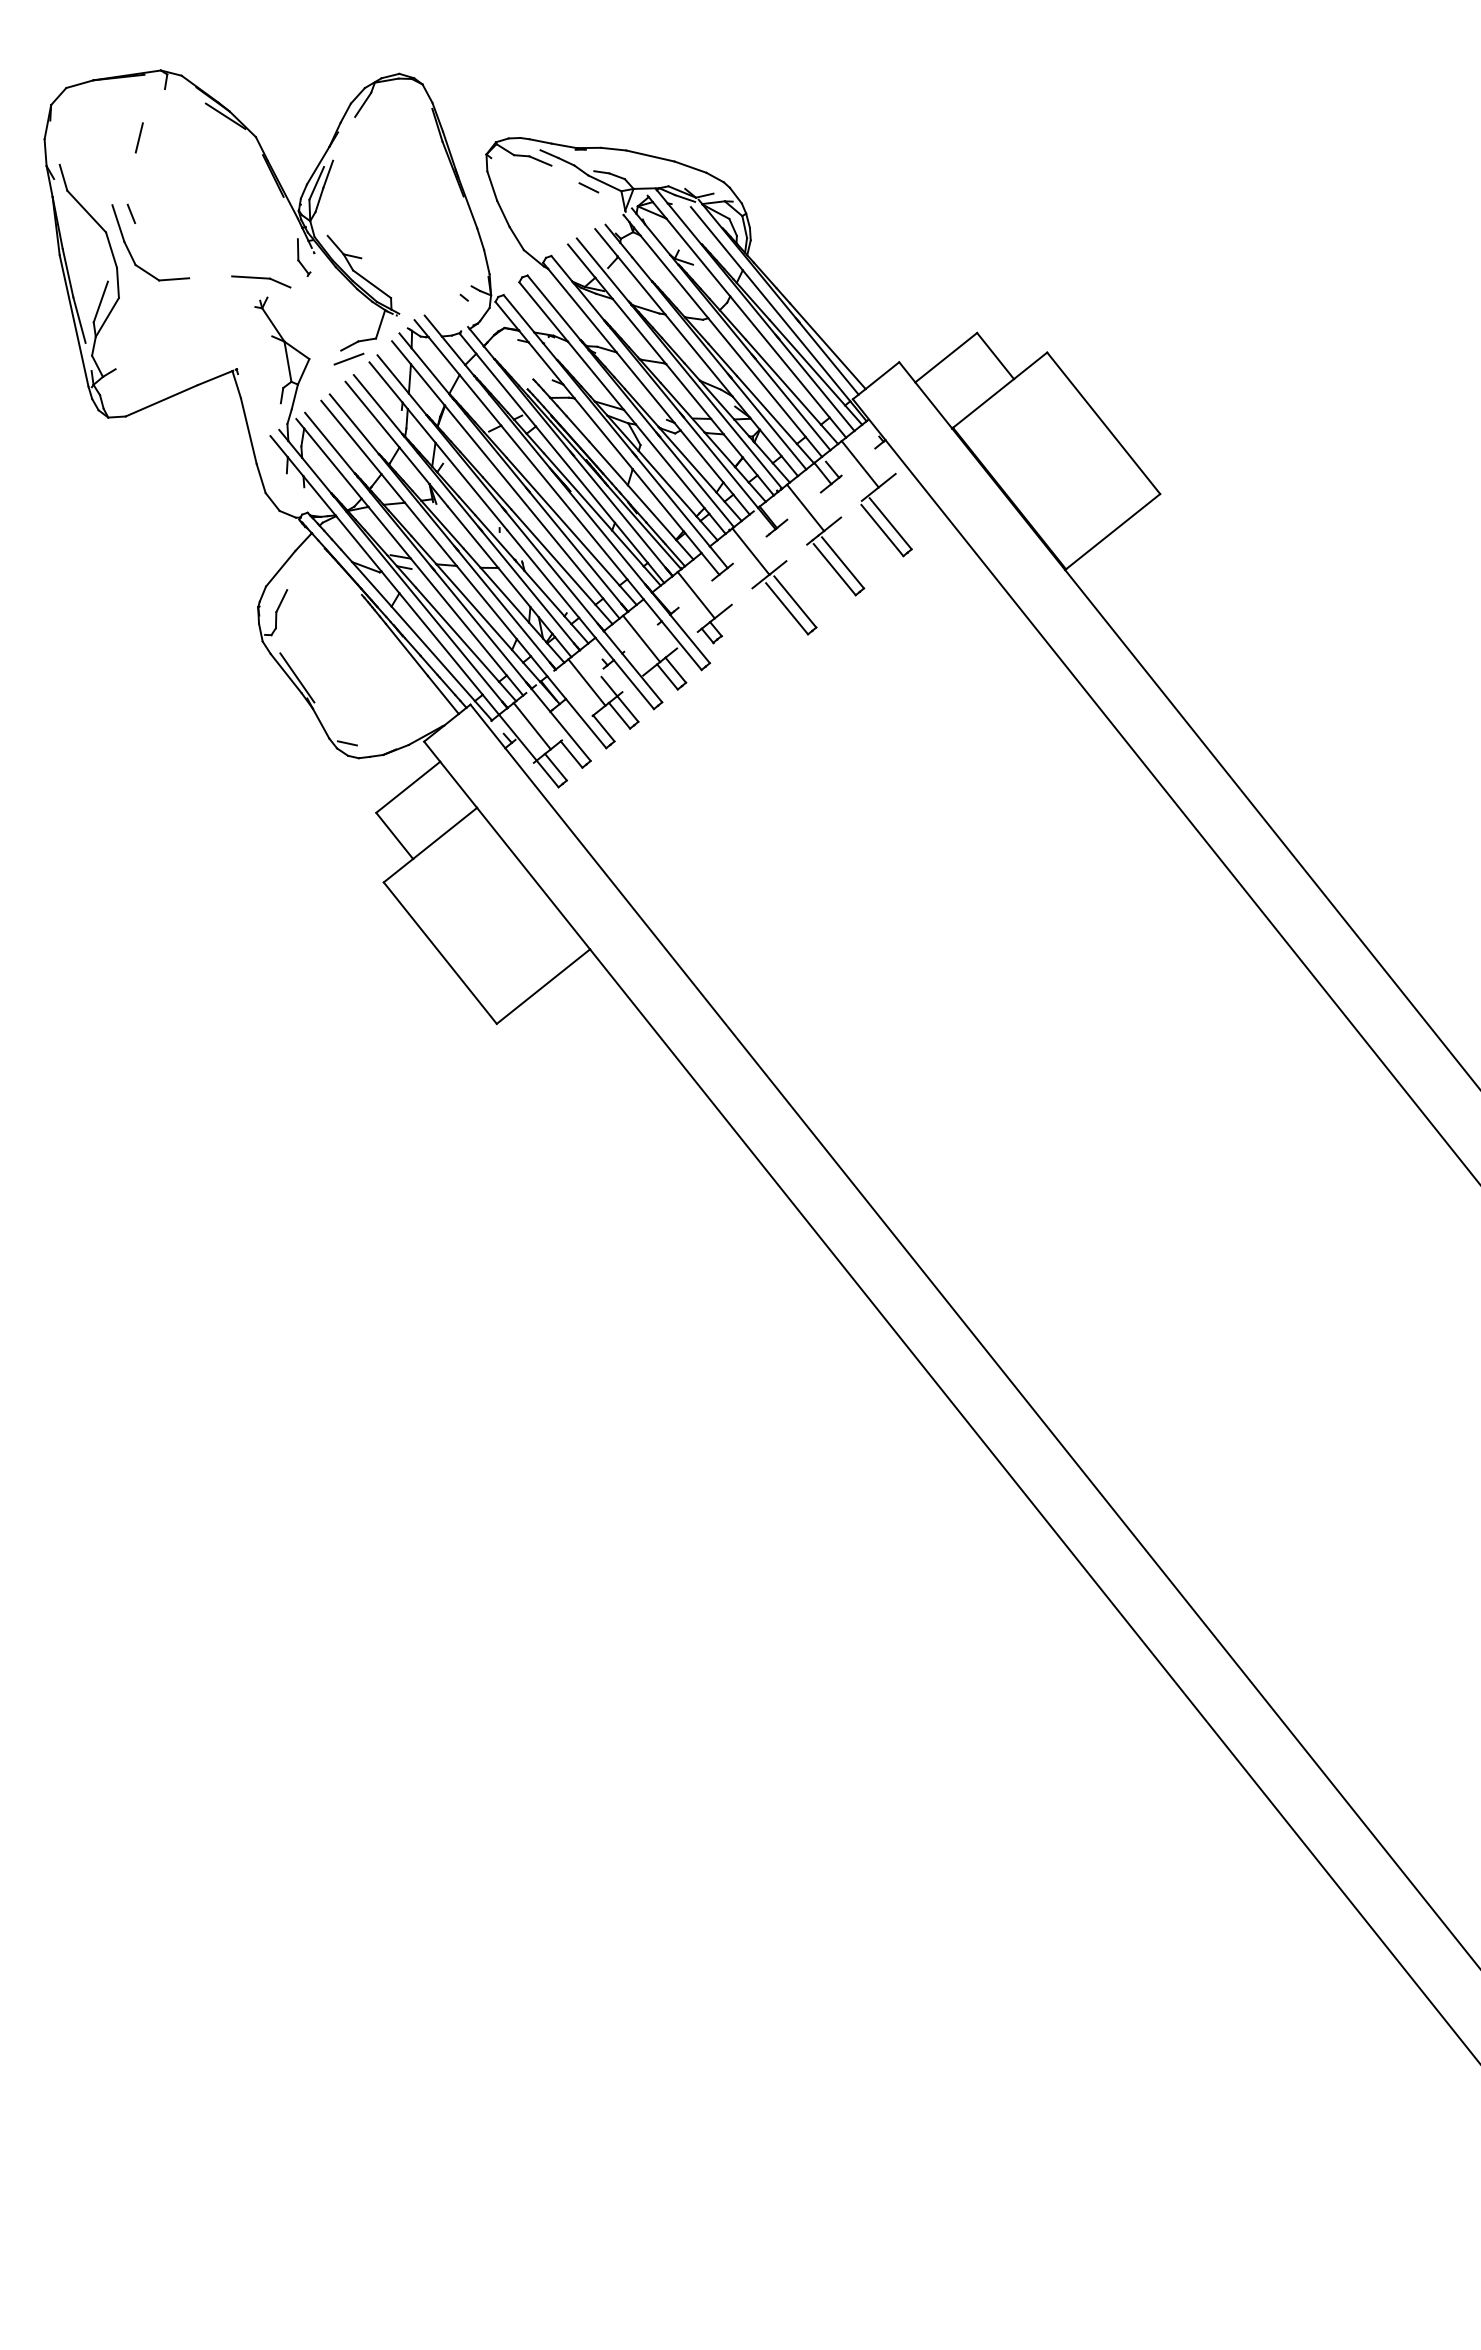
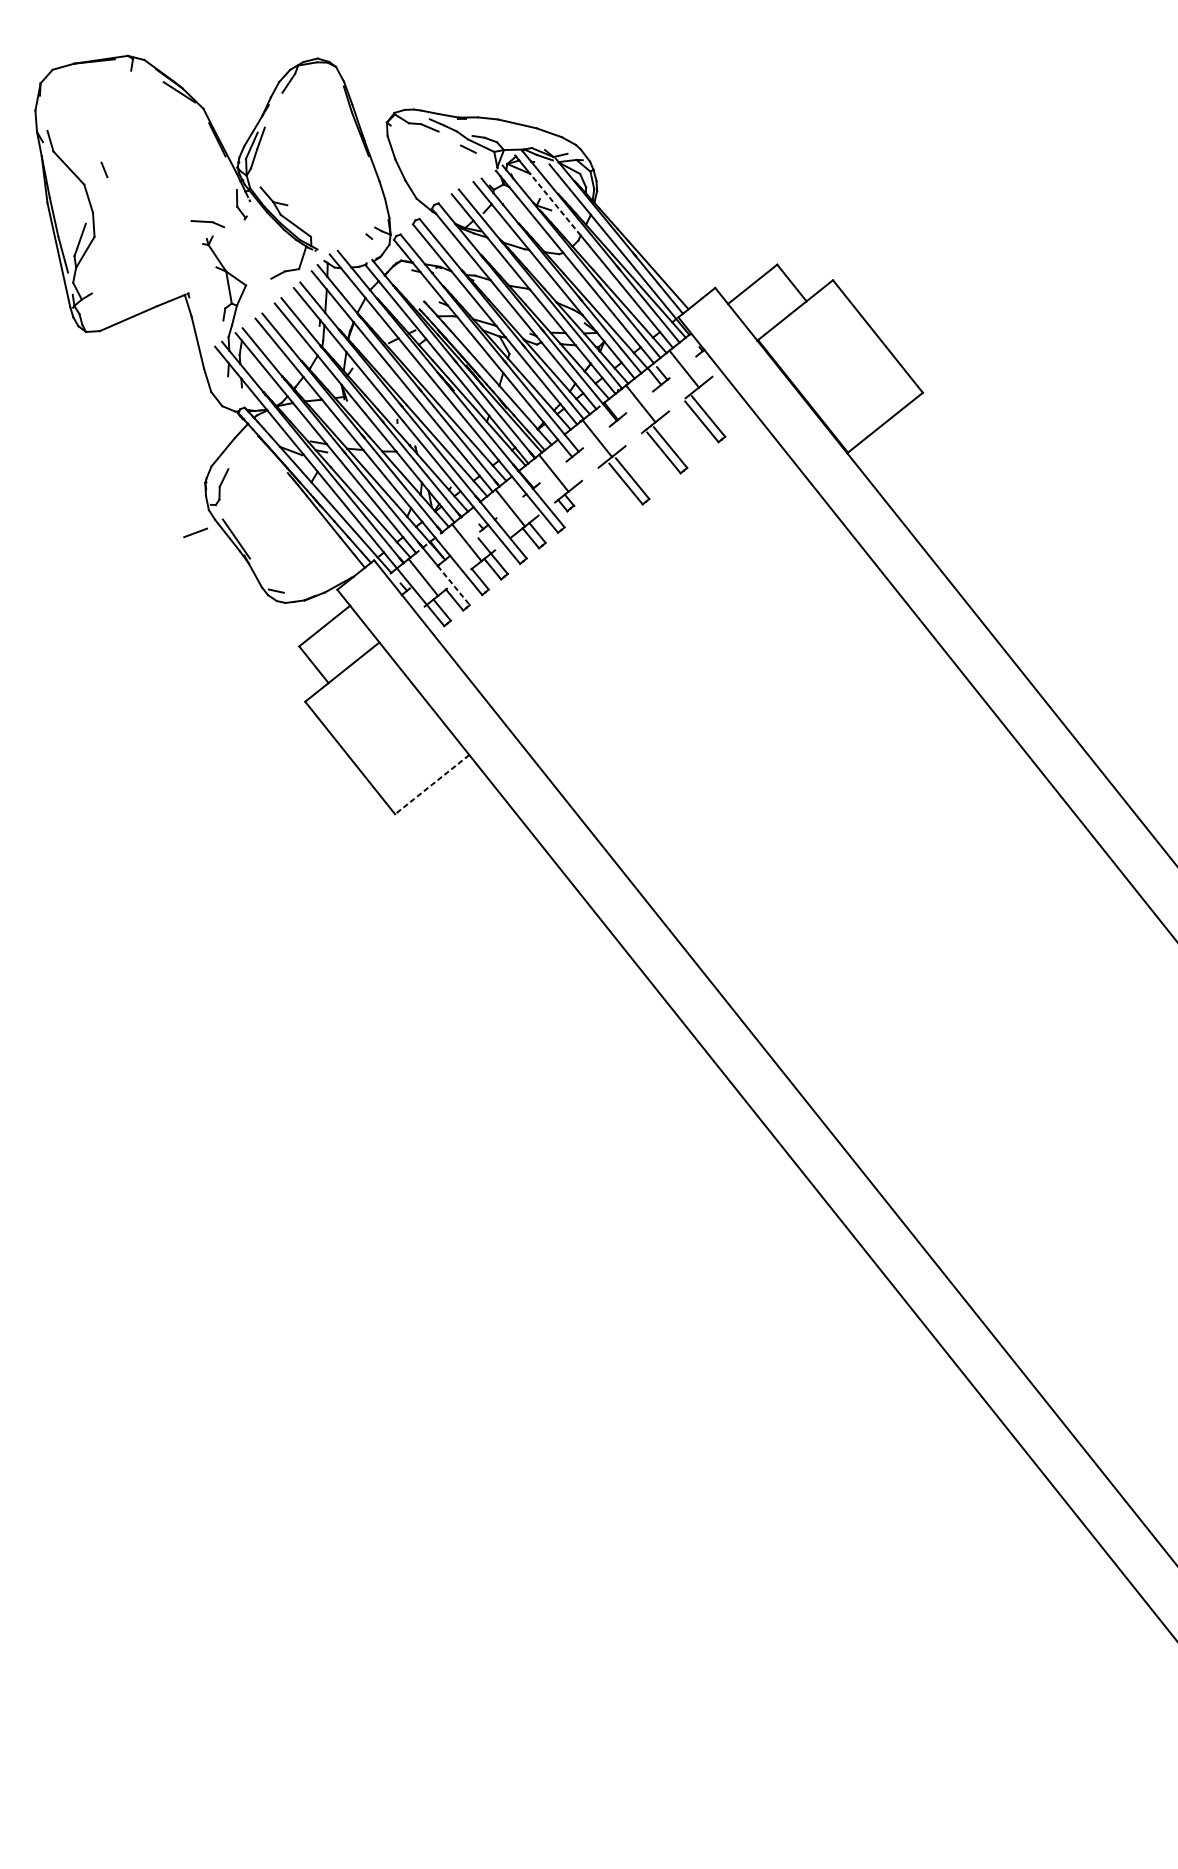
line: (138, 137) -> (110, 109), removed
part: (130, 251) -> (103, 199), removed
line: (698, 257) -> (555, 204), solid -> dashed
part: (261, 281) -> (207, 223), size x0.7
line: (348, 358) -> (195, 532), moved
line: (570, 736) -> (453, 585), solid -> dashed
line: (543, 986) -> (432, 784), solid -> dashed

